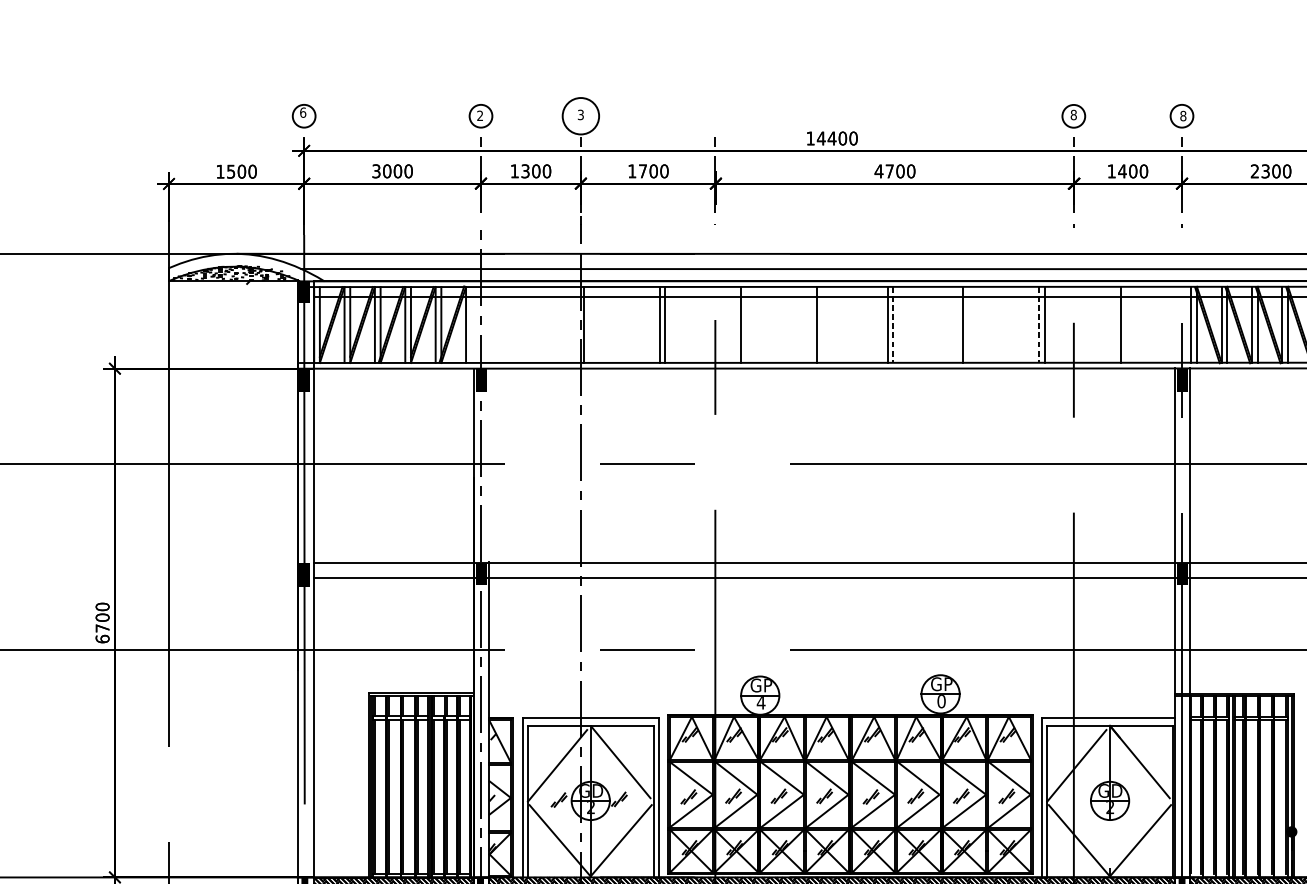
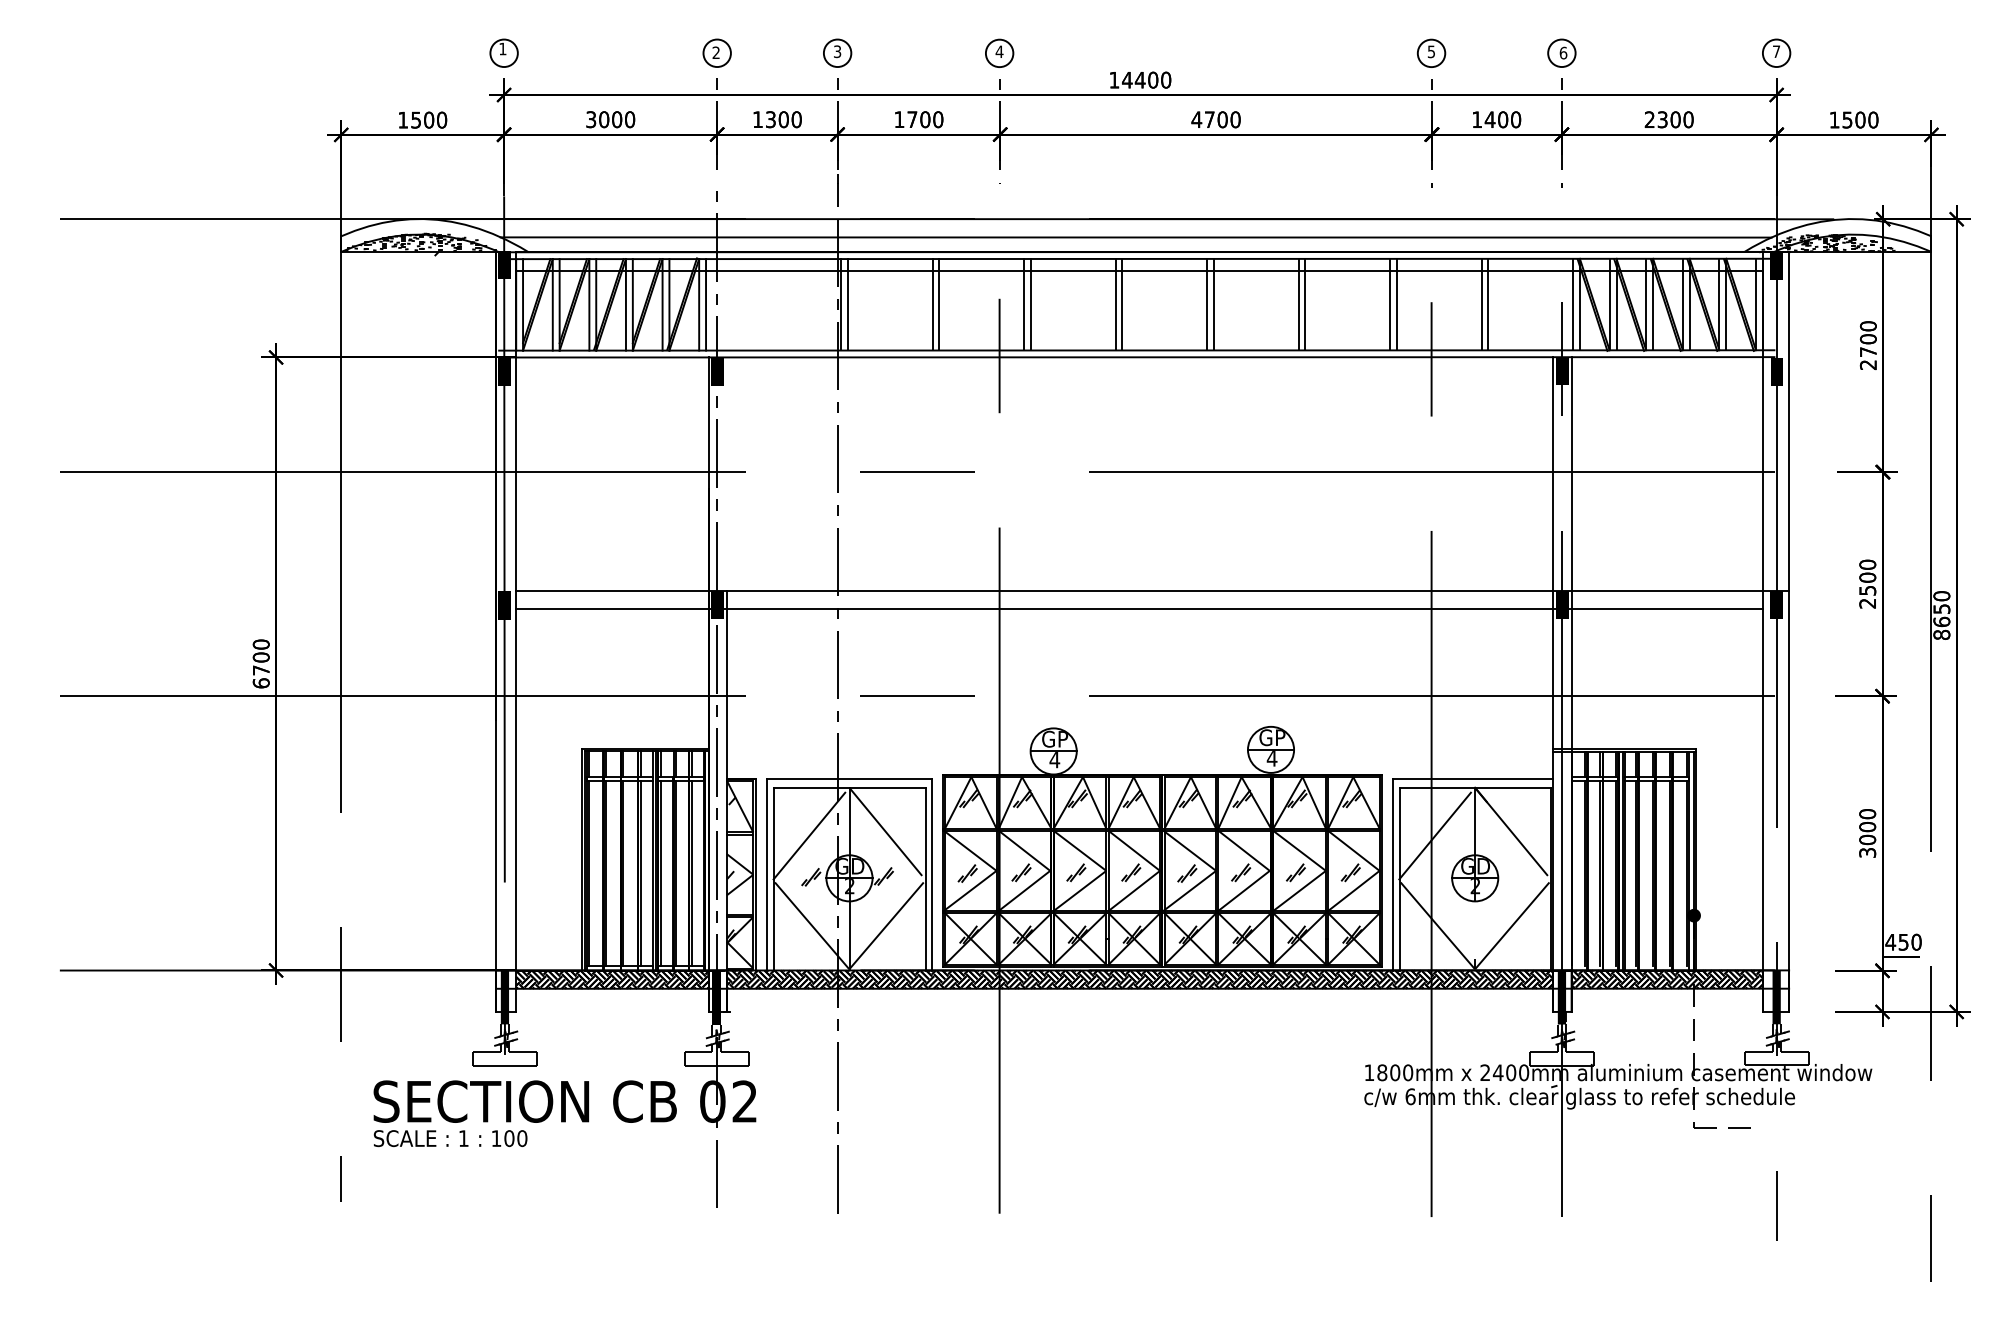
text: (302, 112) -> (502, 48), 6 -> 1
text: (1073, 114) -> (1431, 51), 8 -> 5
part: (715, 115) -> (999, 52), added
text: (1183, 115) -> (1563, 52), 8 -> 6
circle: (580, 116) -> (837, 53), size x0.62
line: (472, 324) -> (706, 304), added
line: (589, 324) -> (847, 304), added
line: (736, 324) -> (1024, 304), added
line: (811, 324) -> (1115, 304), added
line: (892, 324) -> (1213, 304), dashed -> solid
line: (969, 324) -> (1305, 304), added
line: (1039, 324) -> (1390, 304), dashed -> solid
line: (1115, 324) -> (1481, 304), added
text: (941, 701) -> (1271, 758), 0 -> 4

